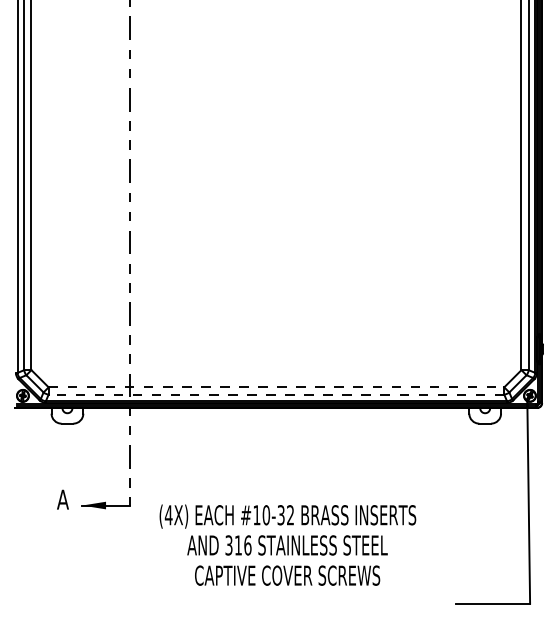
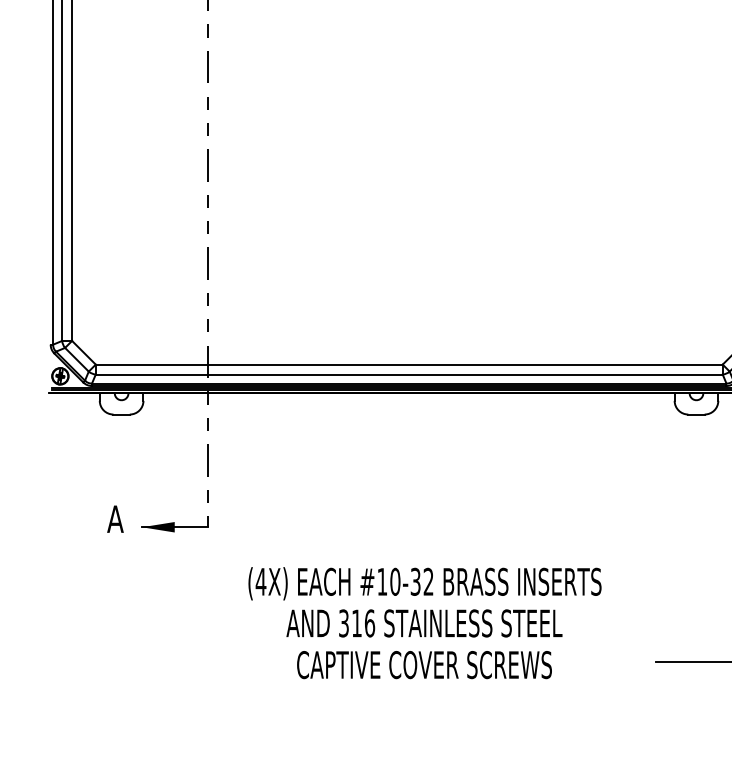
line: (276, 387) -> (409, 364), dashed -> solid
line: (276, 394) -> (409, 374), dashed -> solid
text: (287, 544) -> (424, 622), moved

